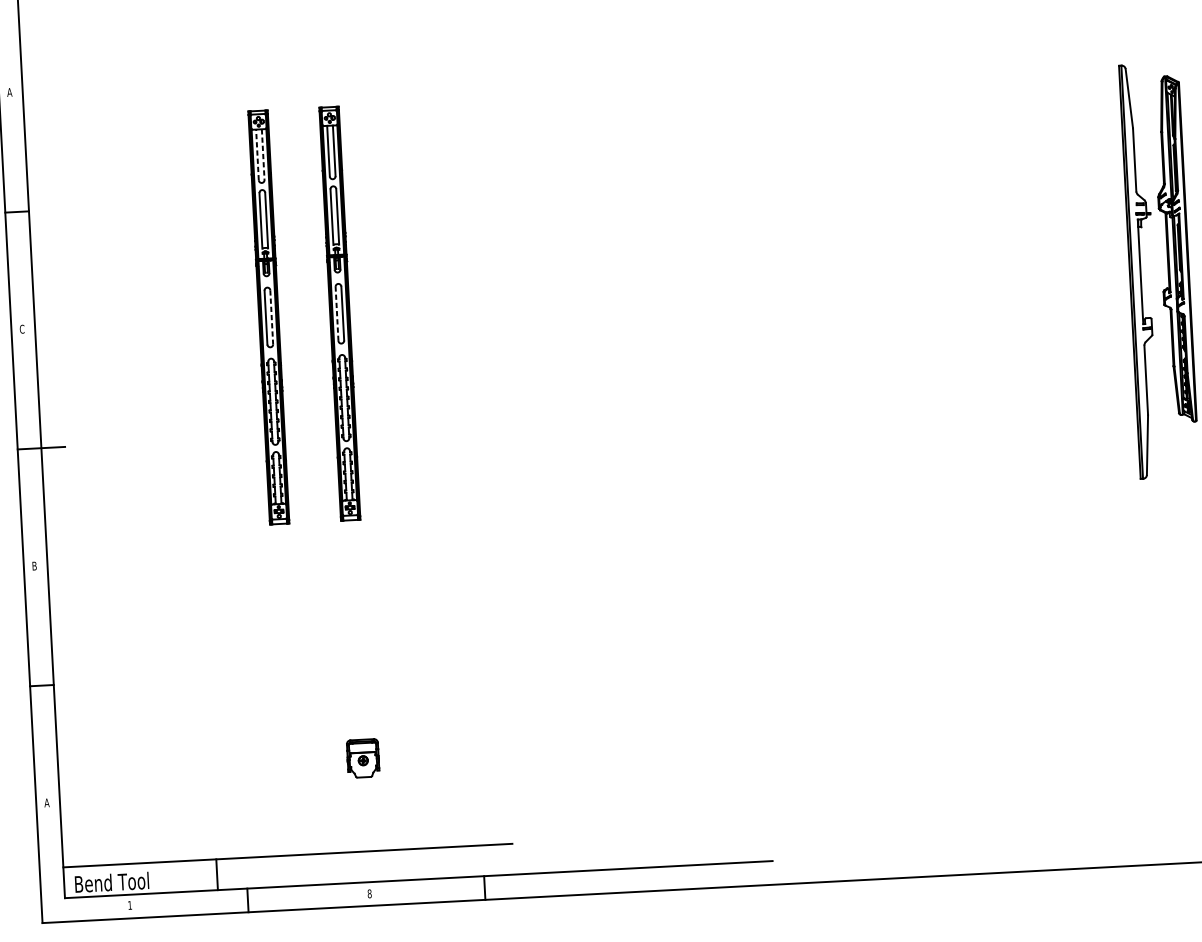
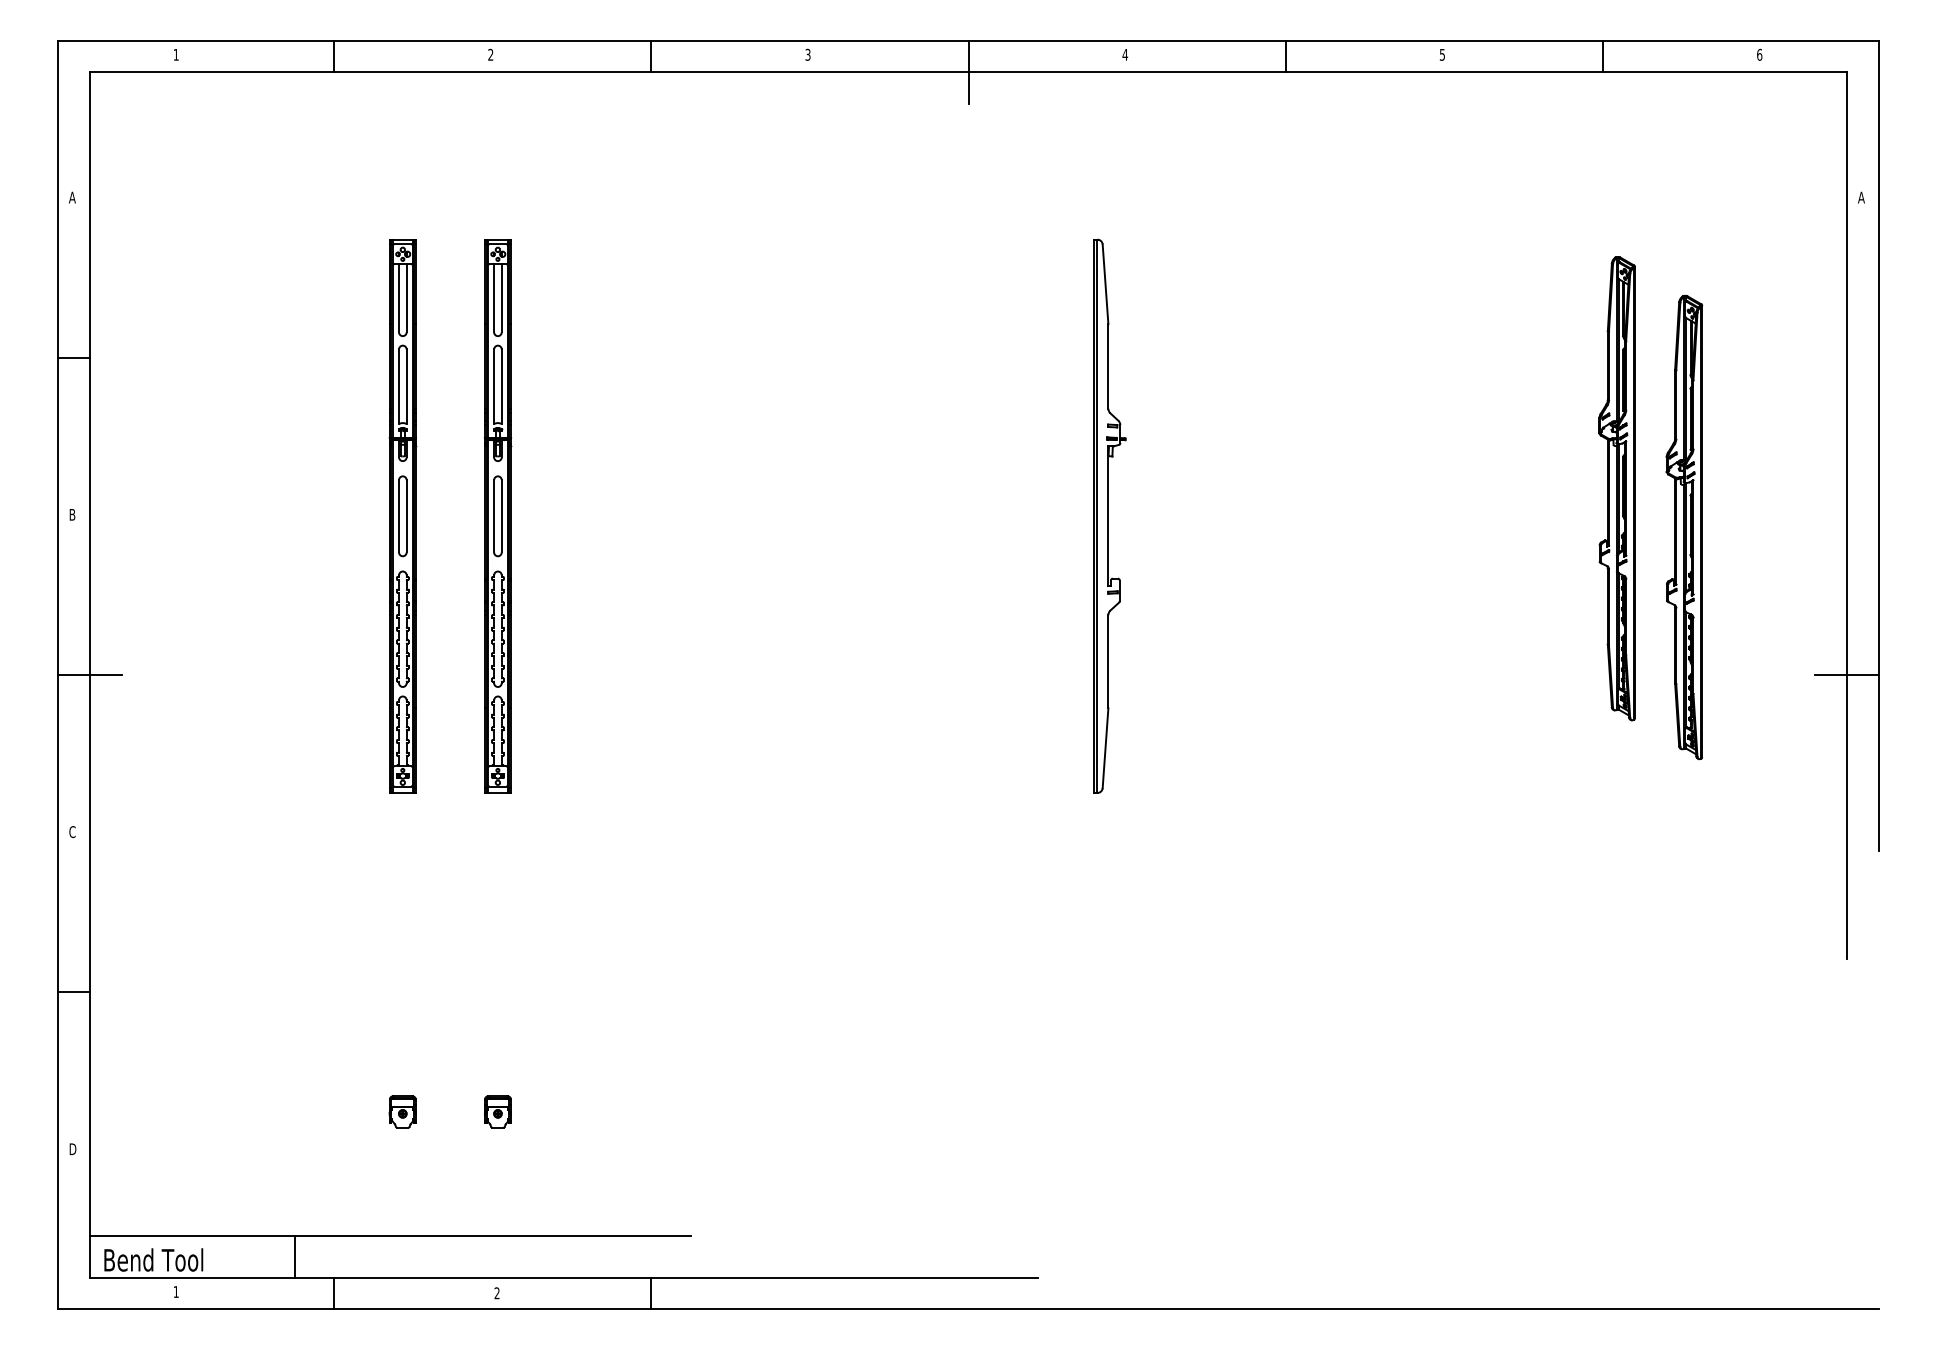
line: (263, 154) -> (406, 298), dashed -> solid
line: (257, 155) -> (398, 298), dashed -> solid
part: (1141, 271) -> (1109, 515), moved
line: (337, 313) -> (494, 515), dashed -> solid
line: (271, 317) -> (406, 516), dashed -> solid
text: (22, 329) -> (72, 514), C -> B
text: (34, 566) -> (72, 832), B -> C
part: (362, 758) -> (497, 1111), size x0.62
part: (291, 761) -> (402, 1111), added
text: (47, 803) -> (72, 1149), A -> D
text: (369, 894) -> (496, 1293), 8 -> 2

